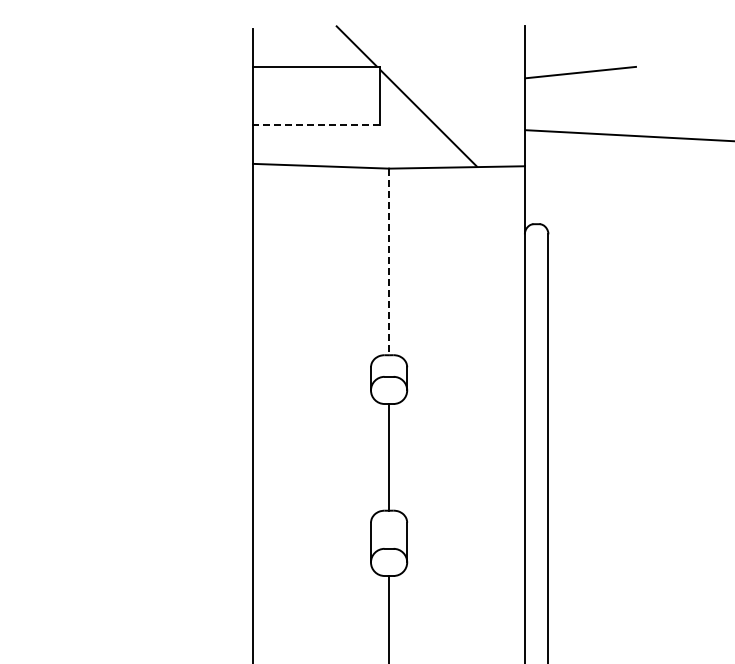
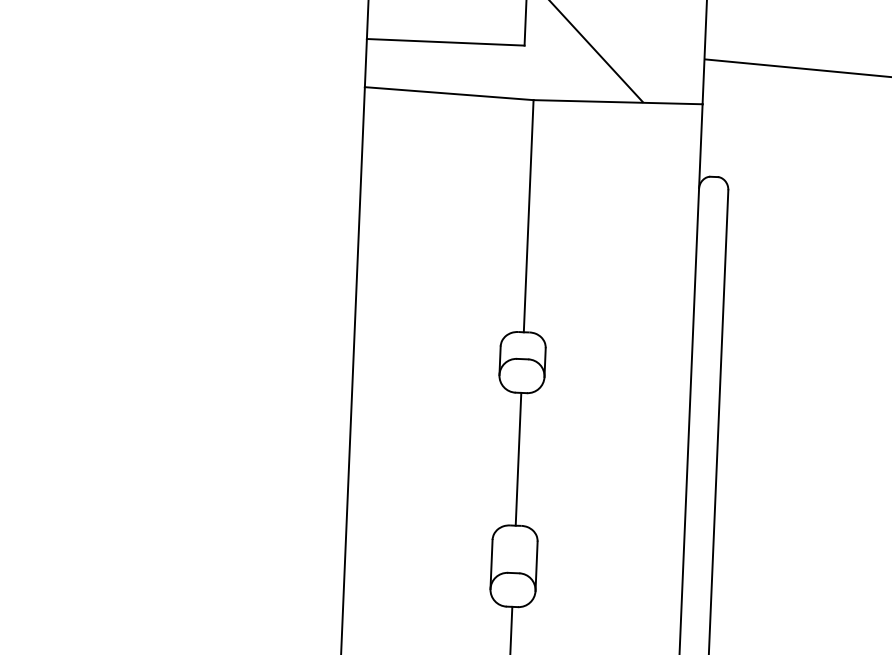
line: (316, 125) -> (445, 42), dashed -> solid
line: (389, 262) -> (529, 216), dashed -> solid

